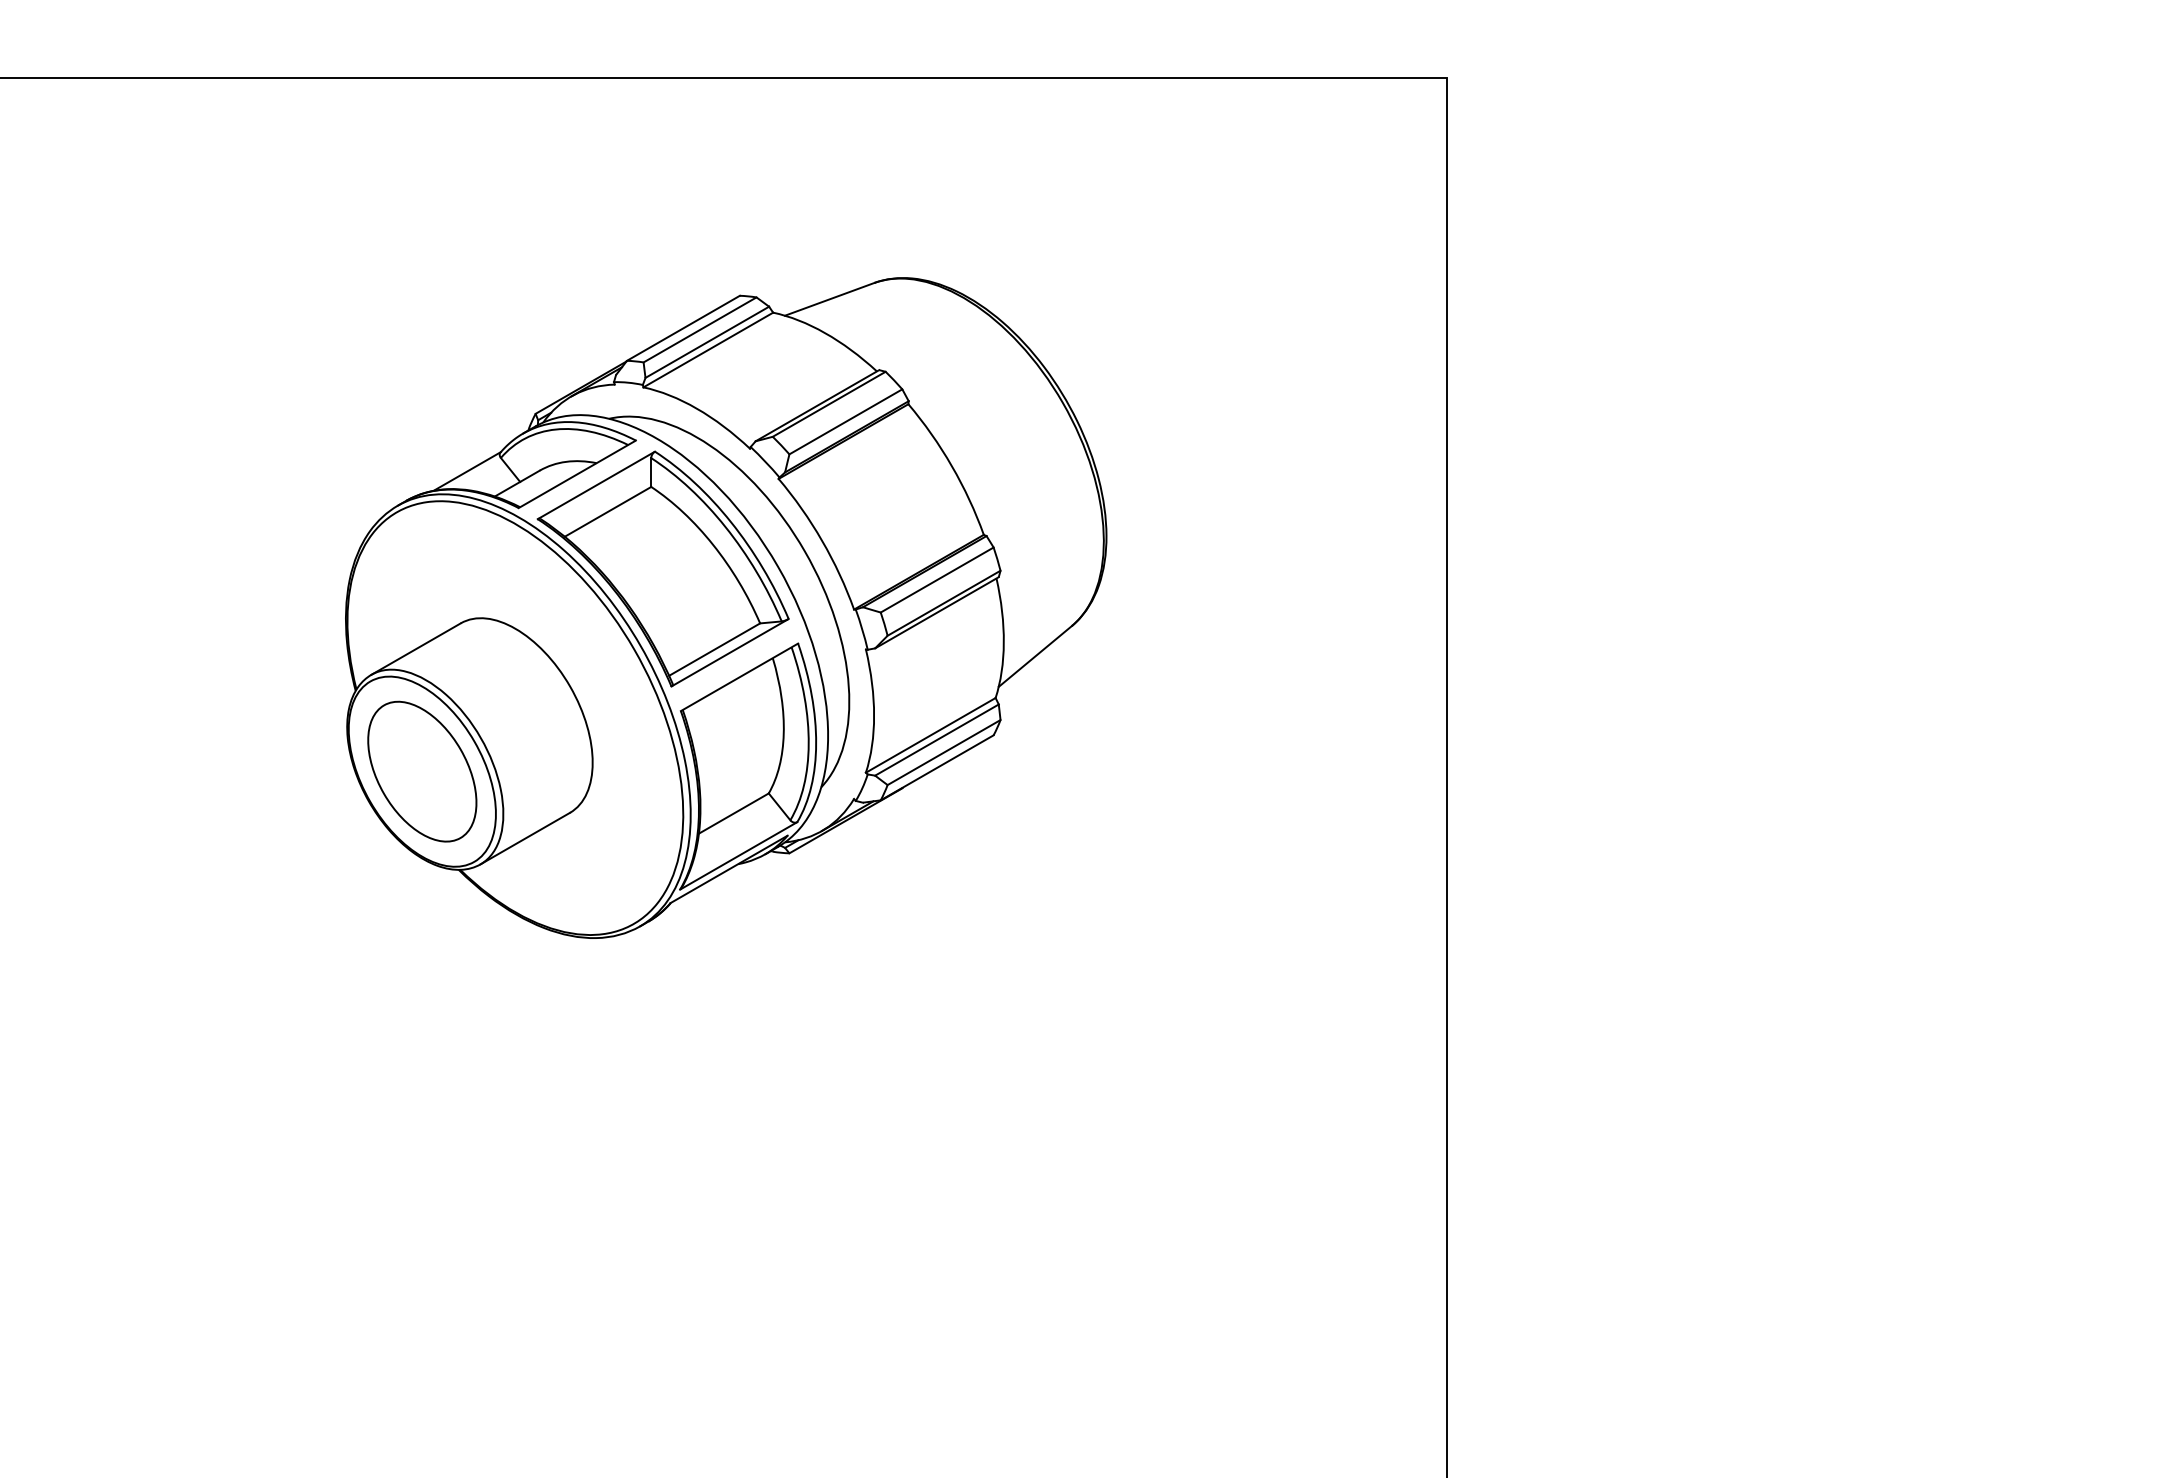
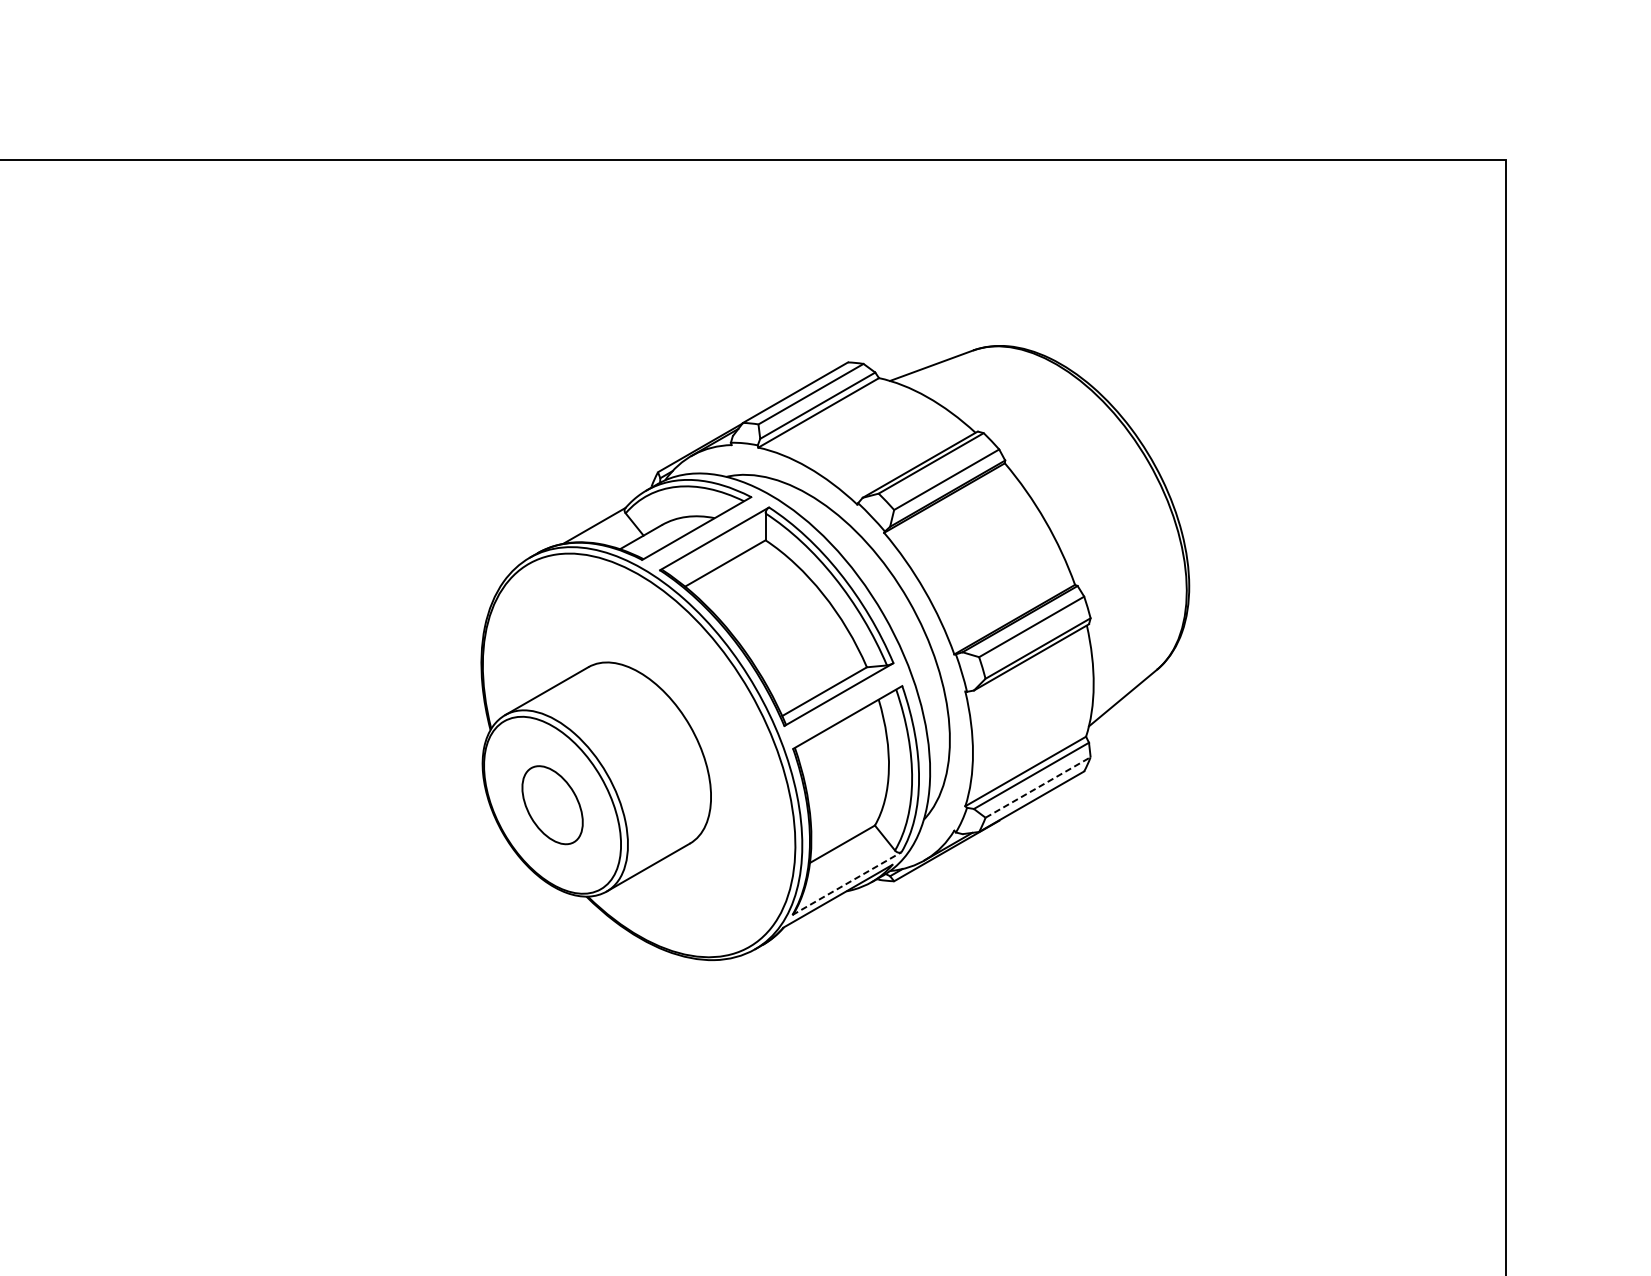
line: (944, 752) -> (1038, 787), solid -> dashed
part: (422, 771) -> (552, 805), size x0.6
line: (738, 855) -> (846, 883), solid -> dashed

